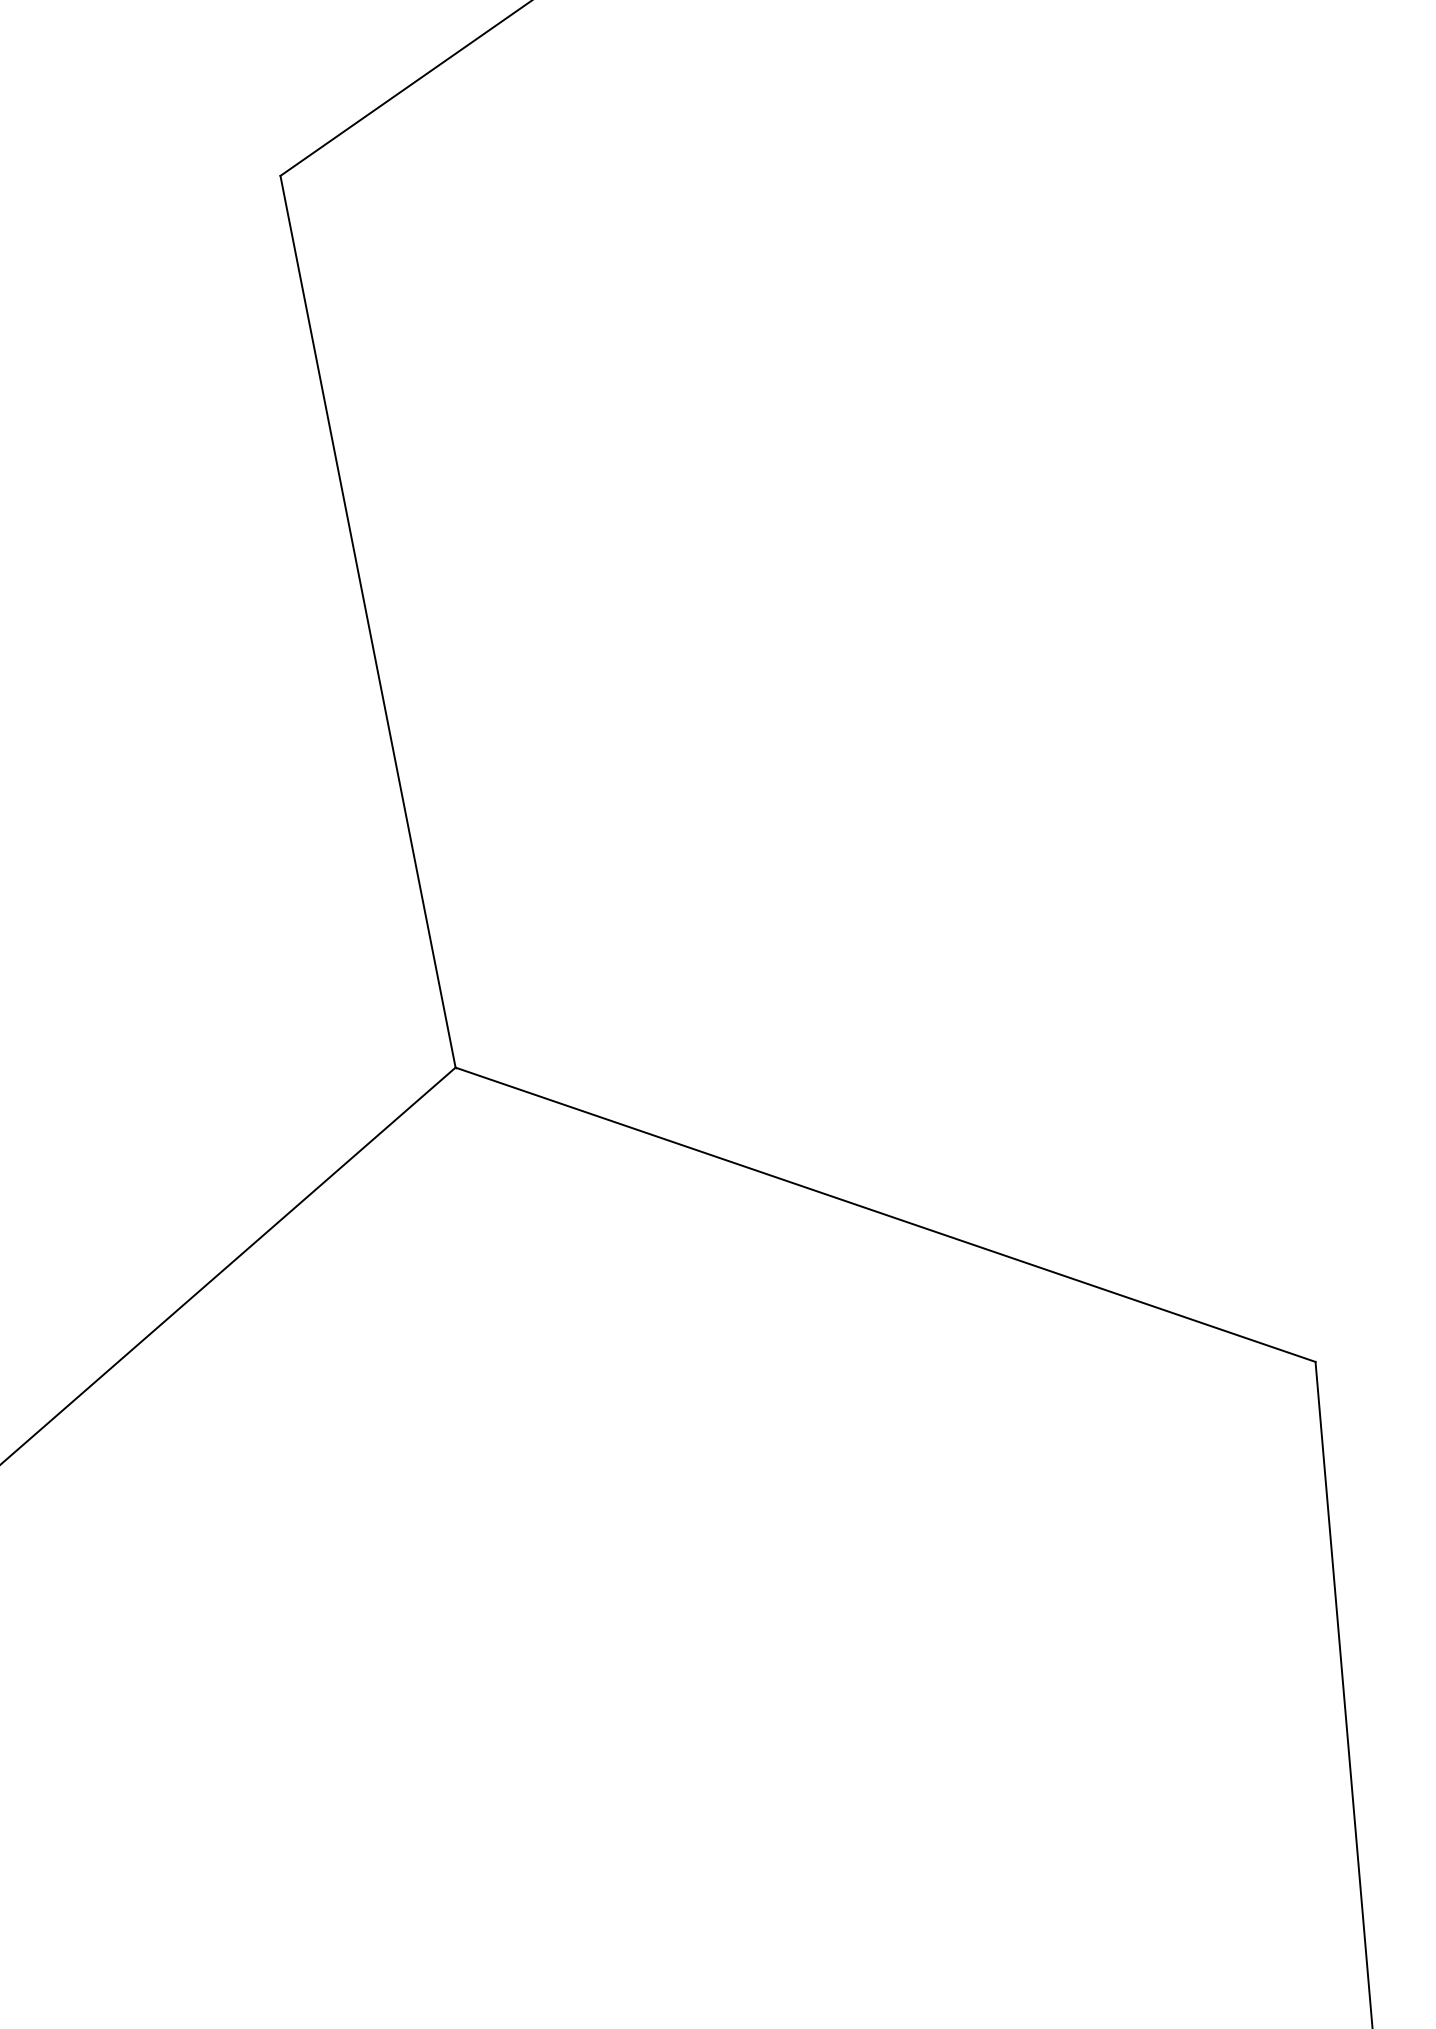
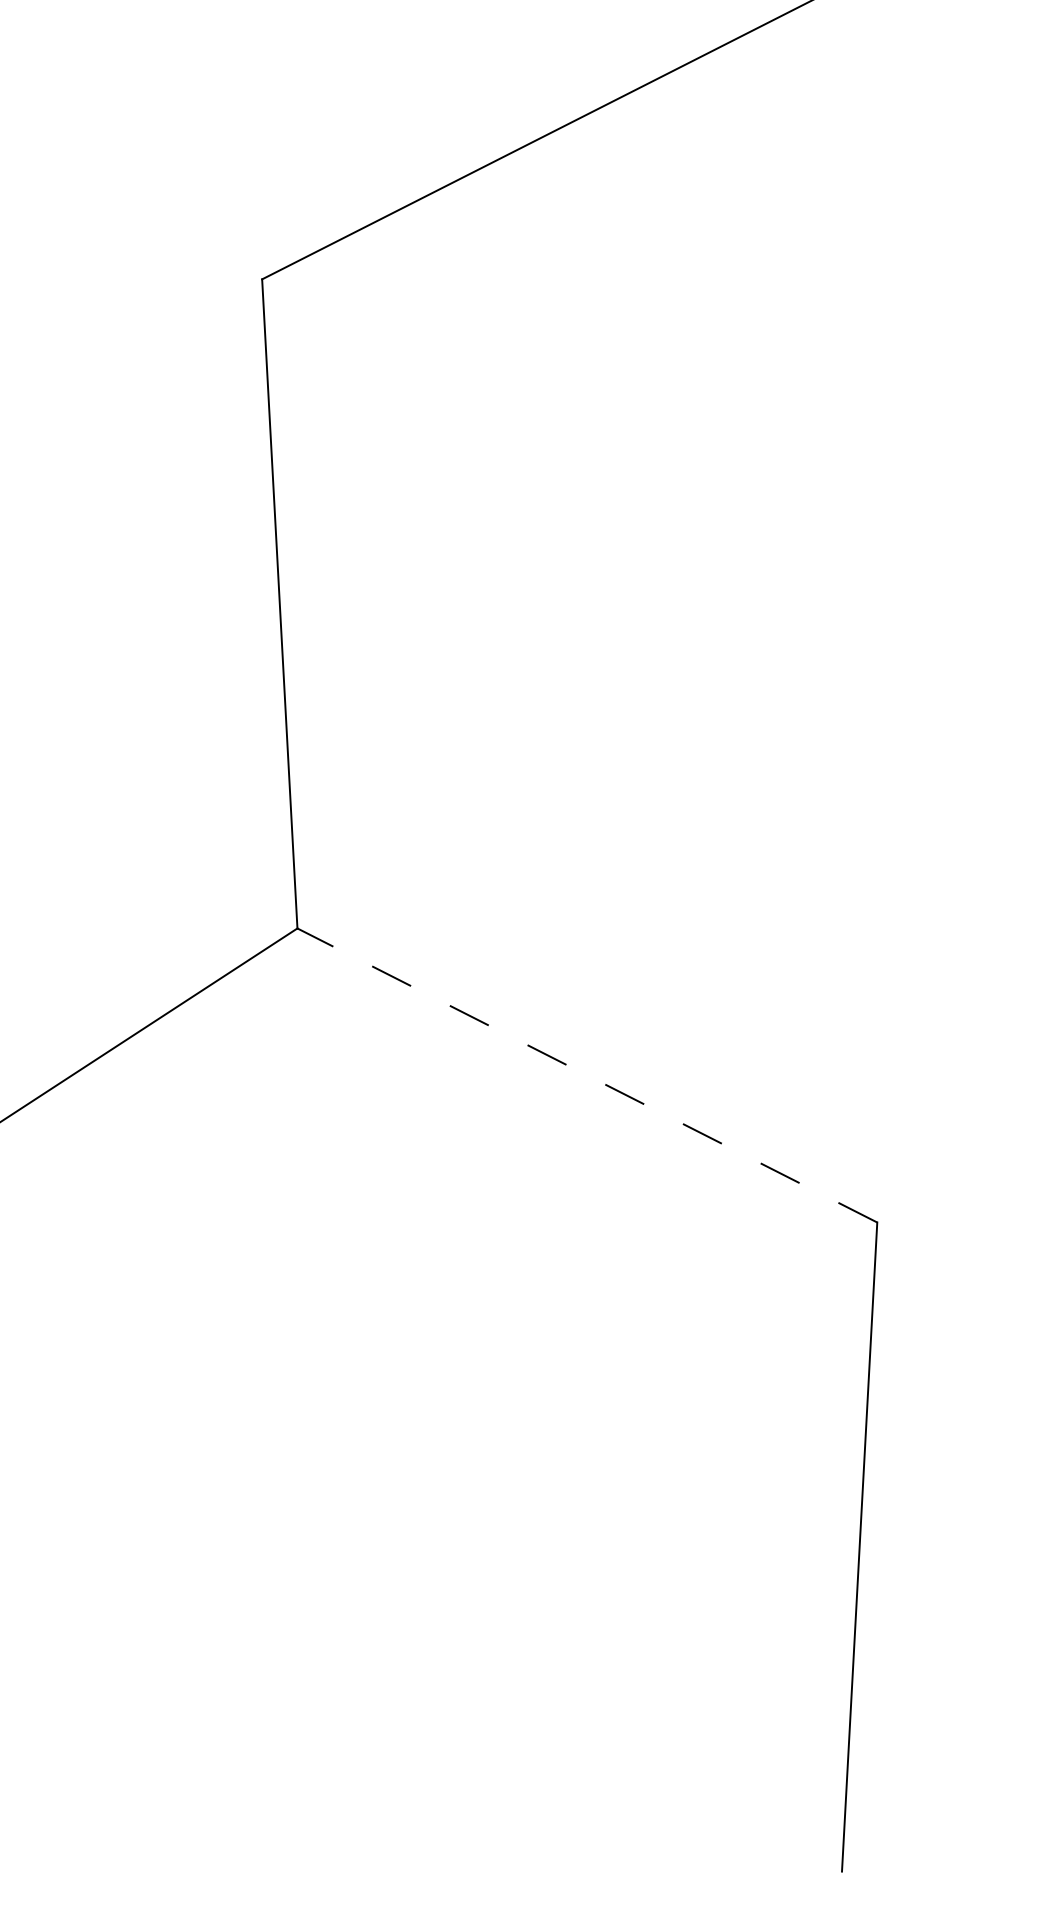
line: (884, 1214) -> (586, 1075), solid -> dashed

